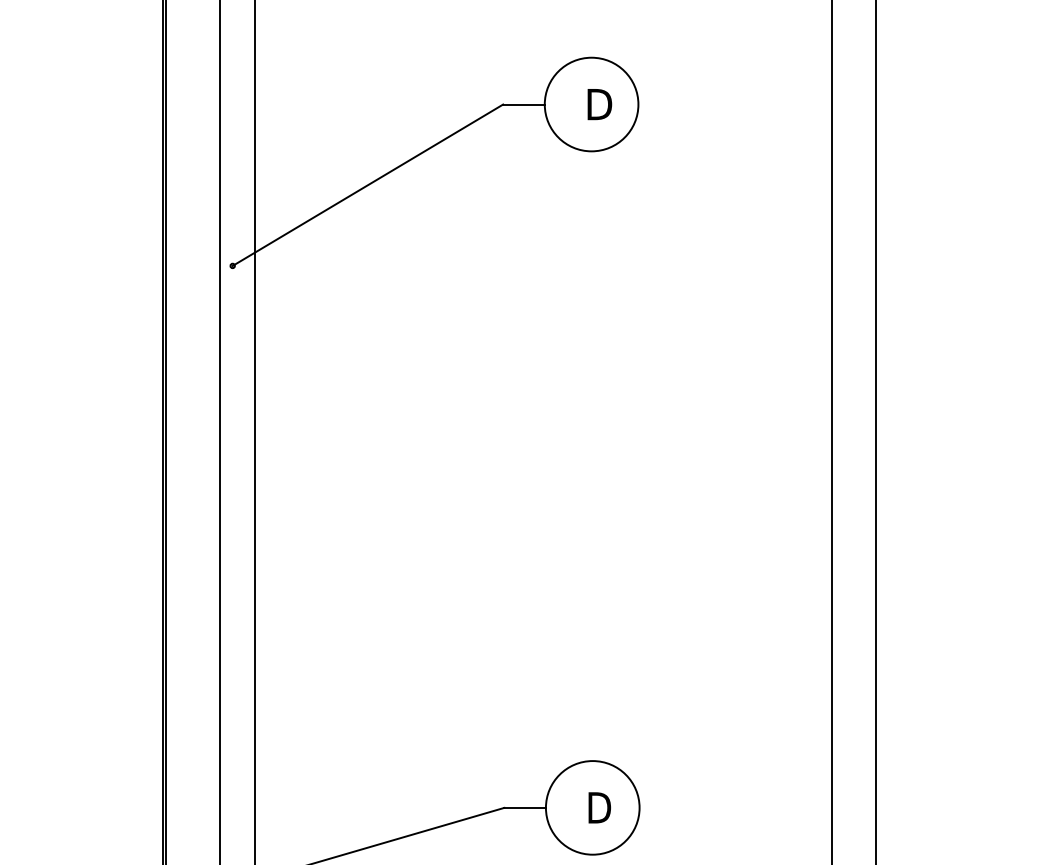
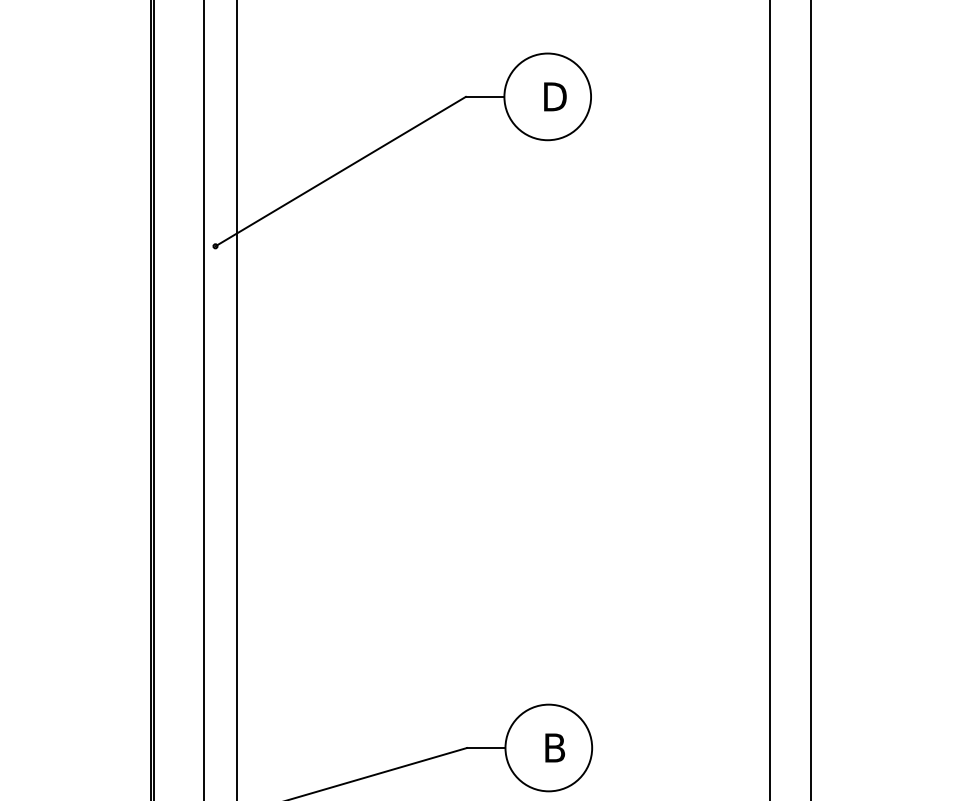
text: (599, 807) -> (555, 747), D -> B

